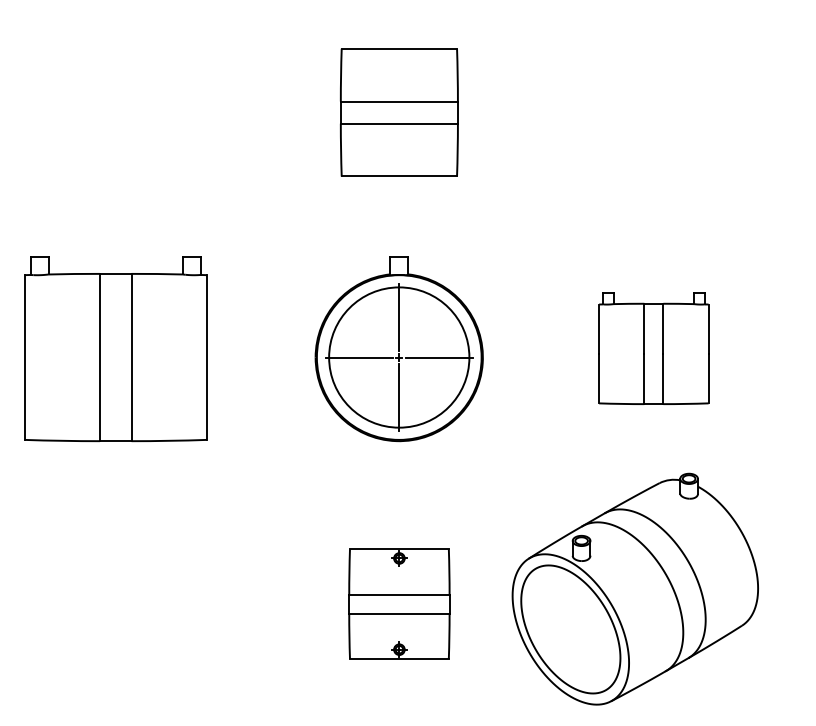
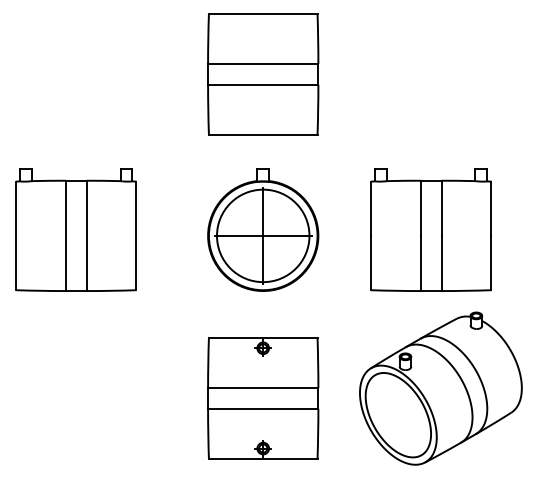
part: (399, 112) -> (263, 74), size x1.43
part: (652, 347) -> (430, 229), size x1.67
part: (634, 588) -> (440, 388), moved
part: (399, 604) -> (263, 398), size x1.67

